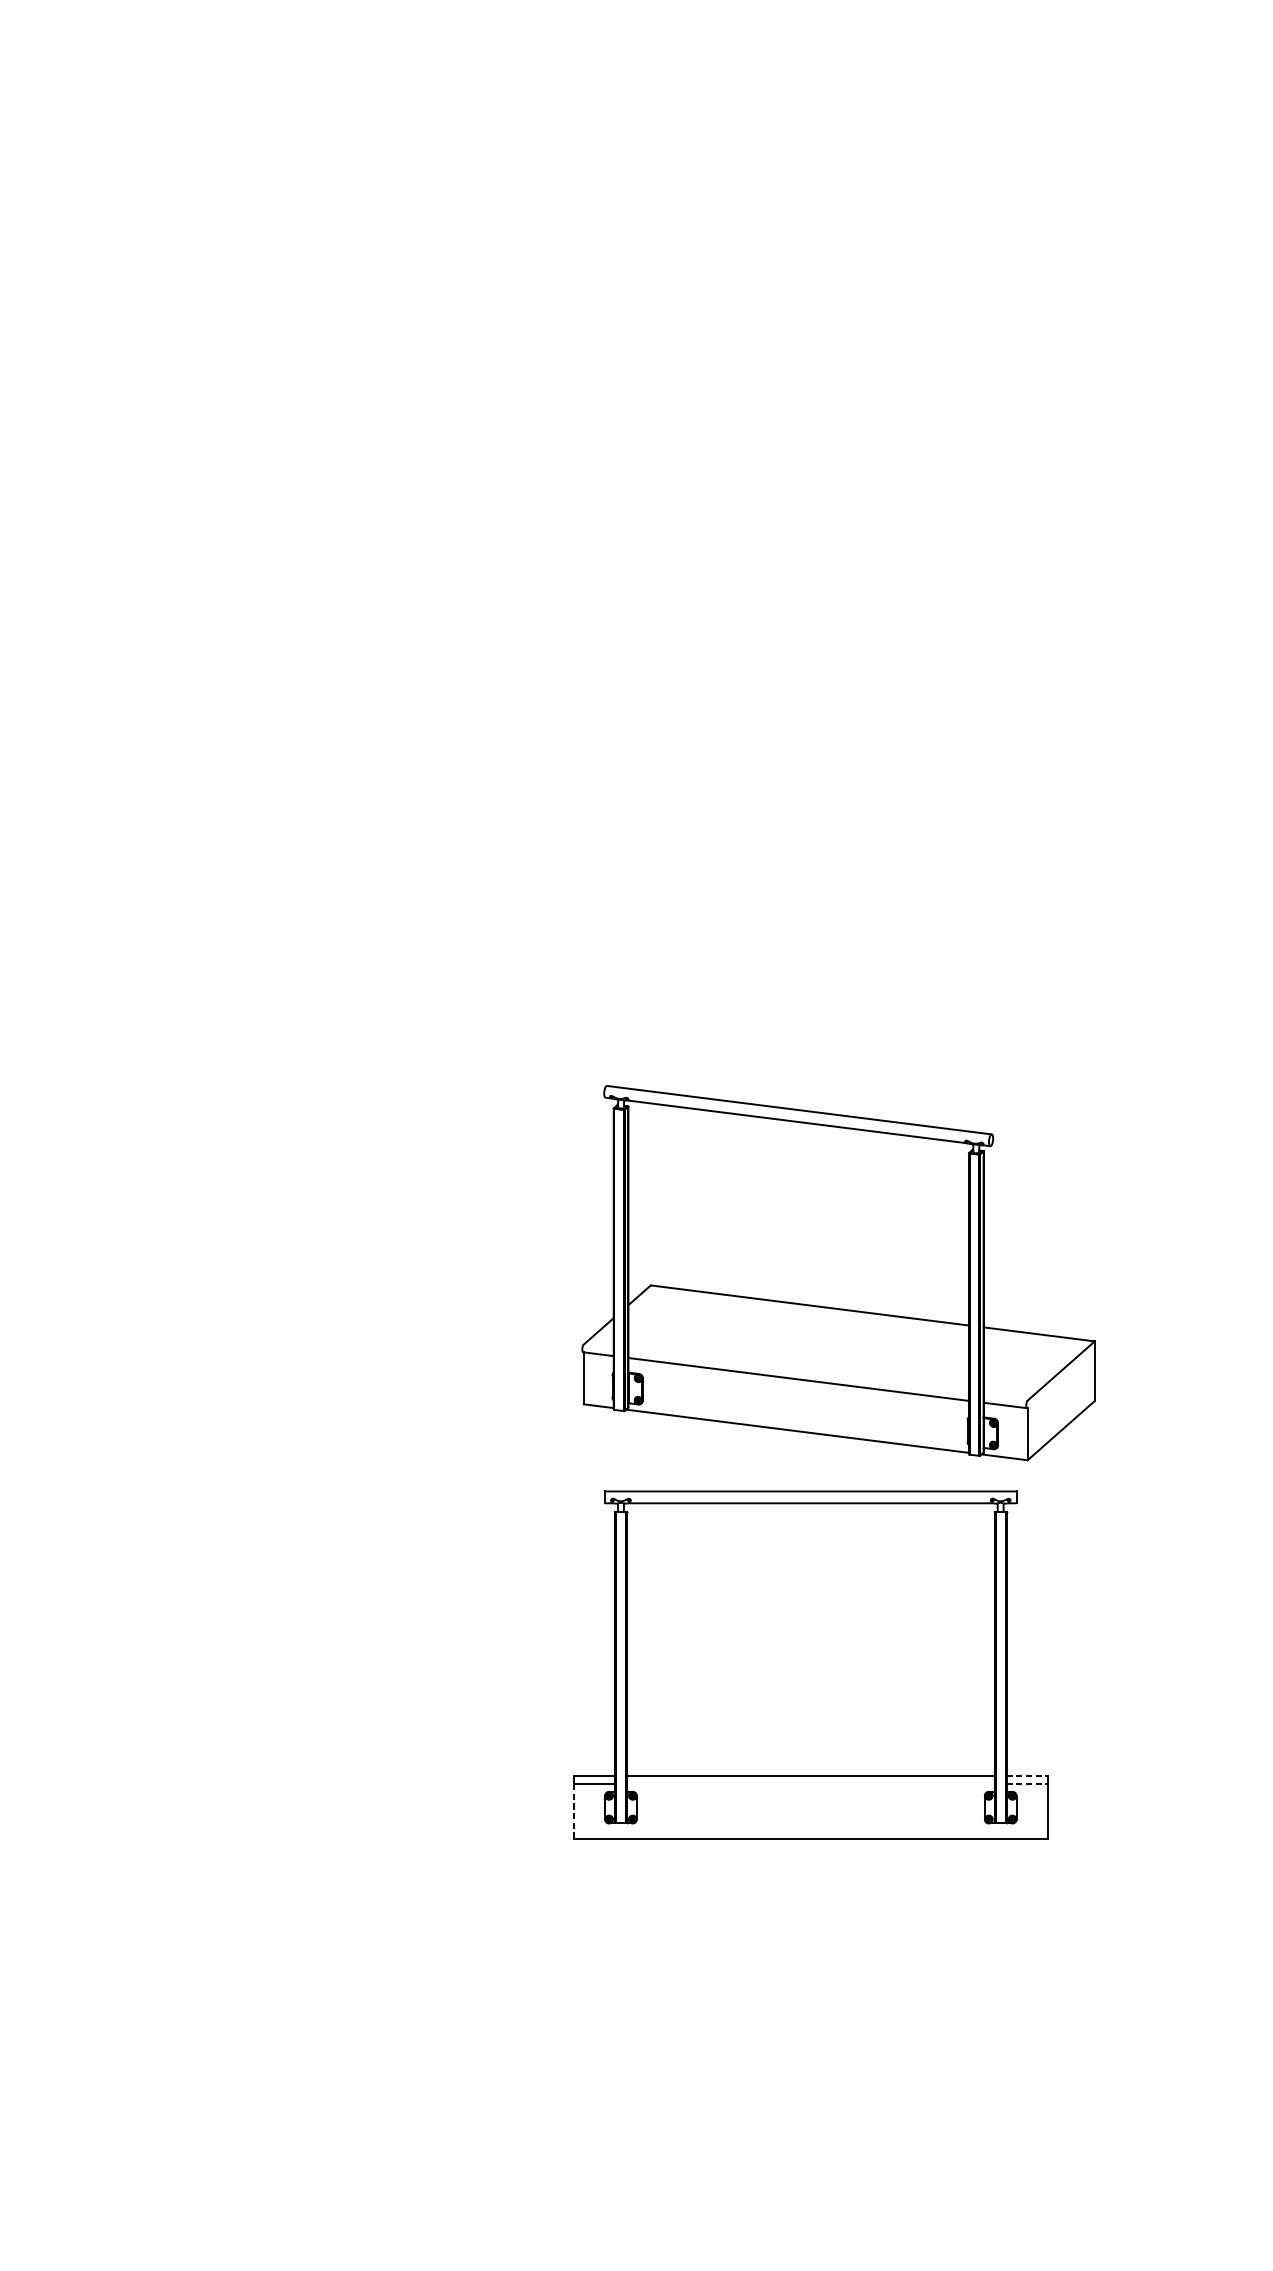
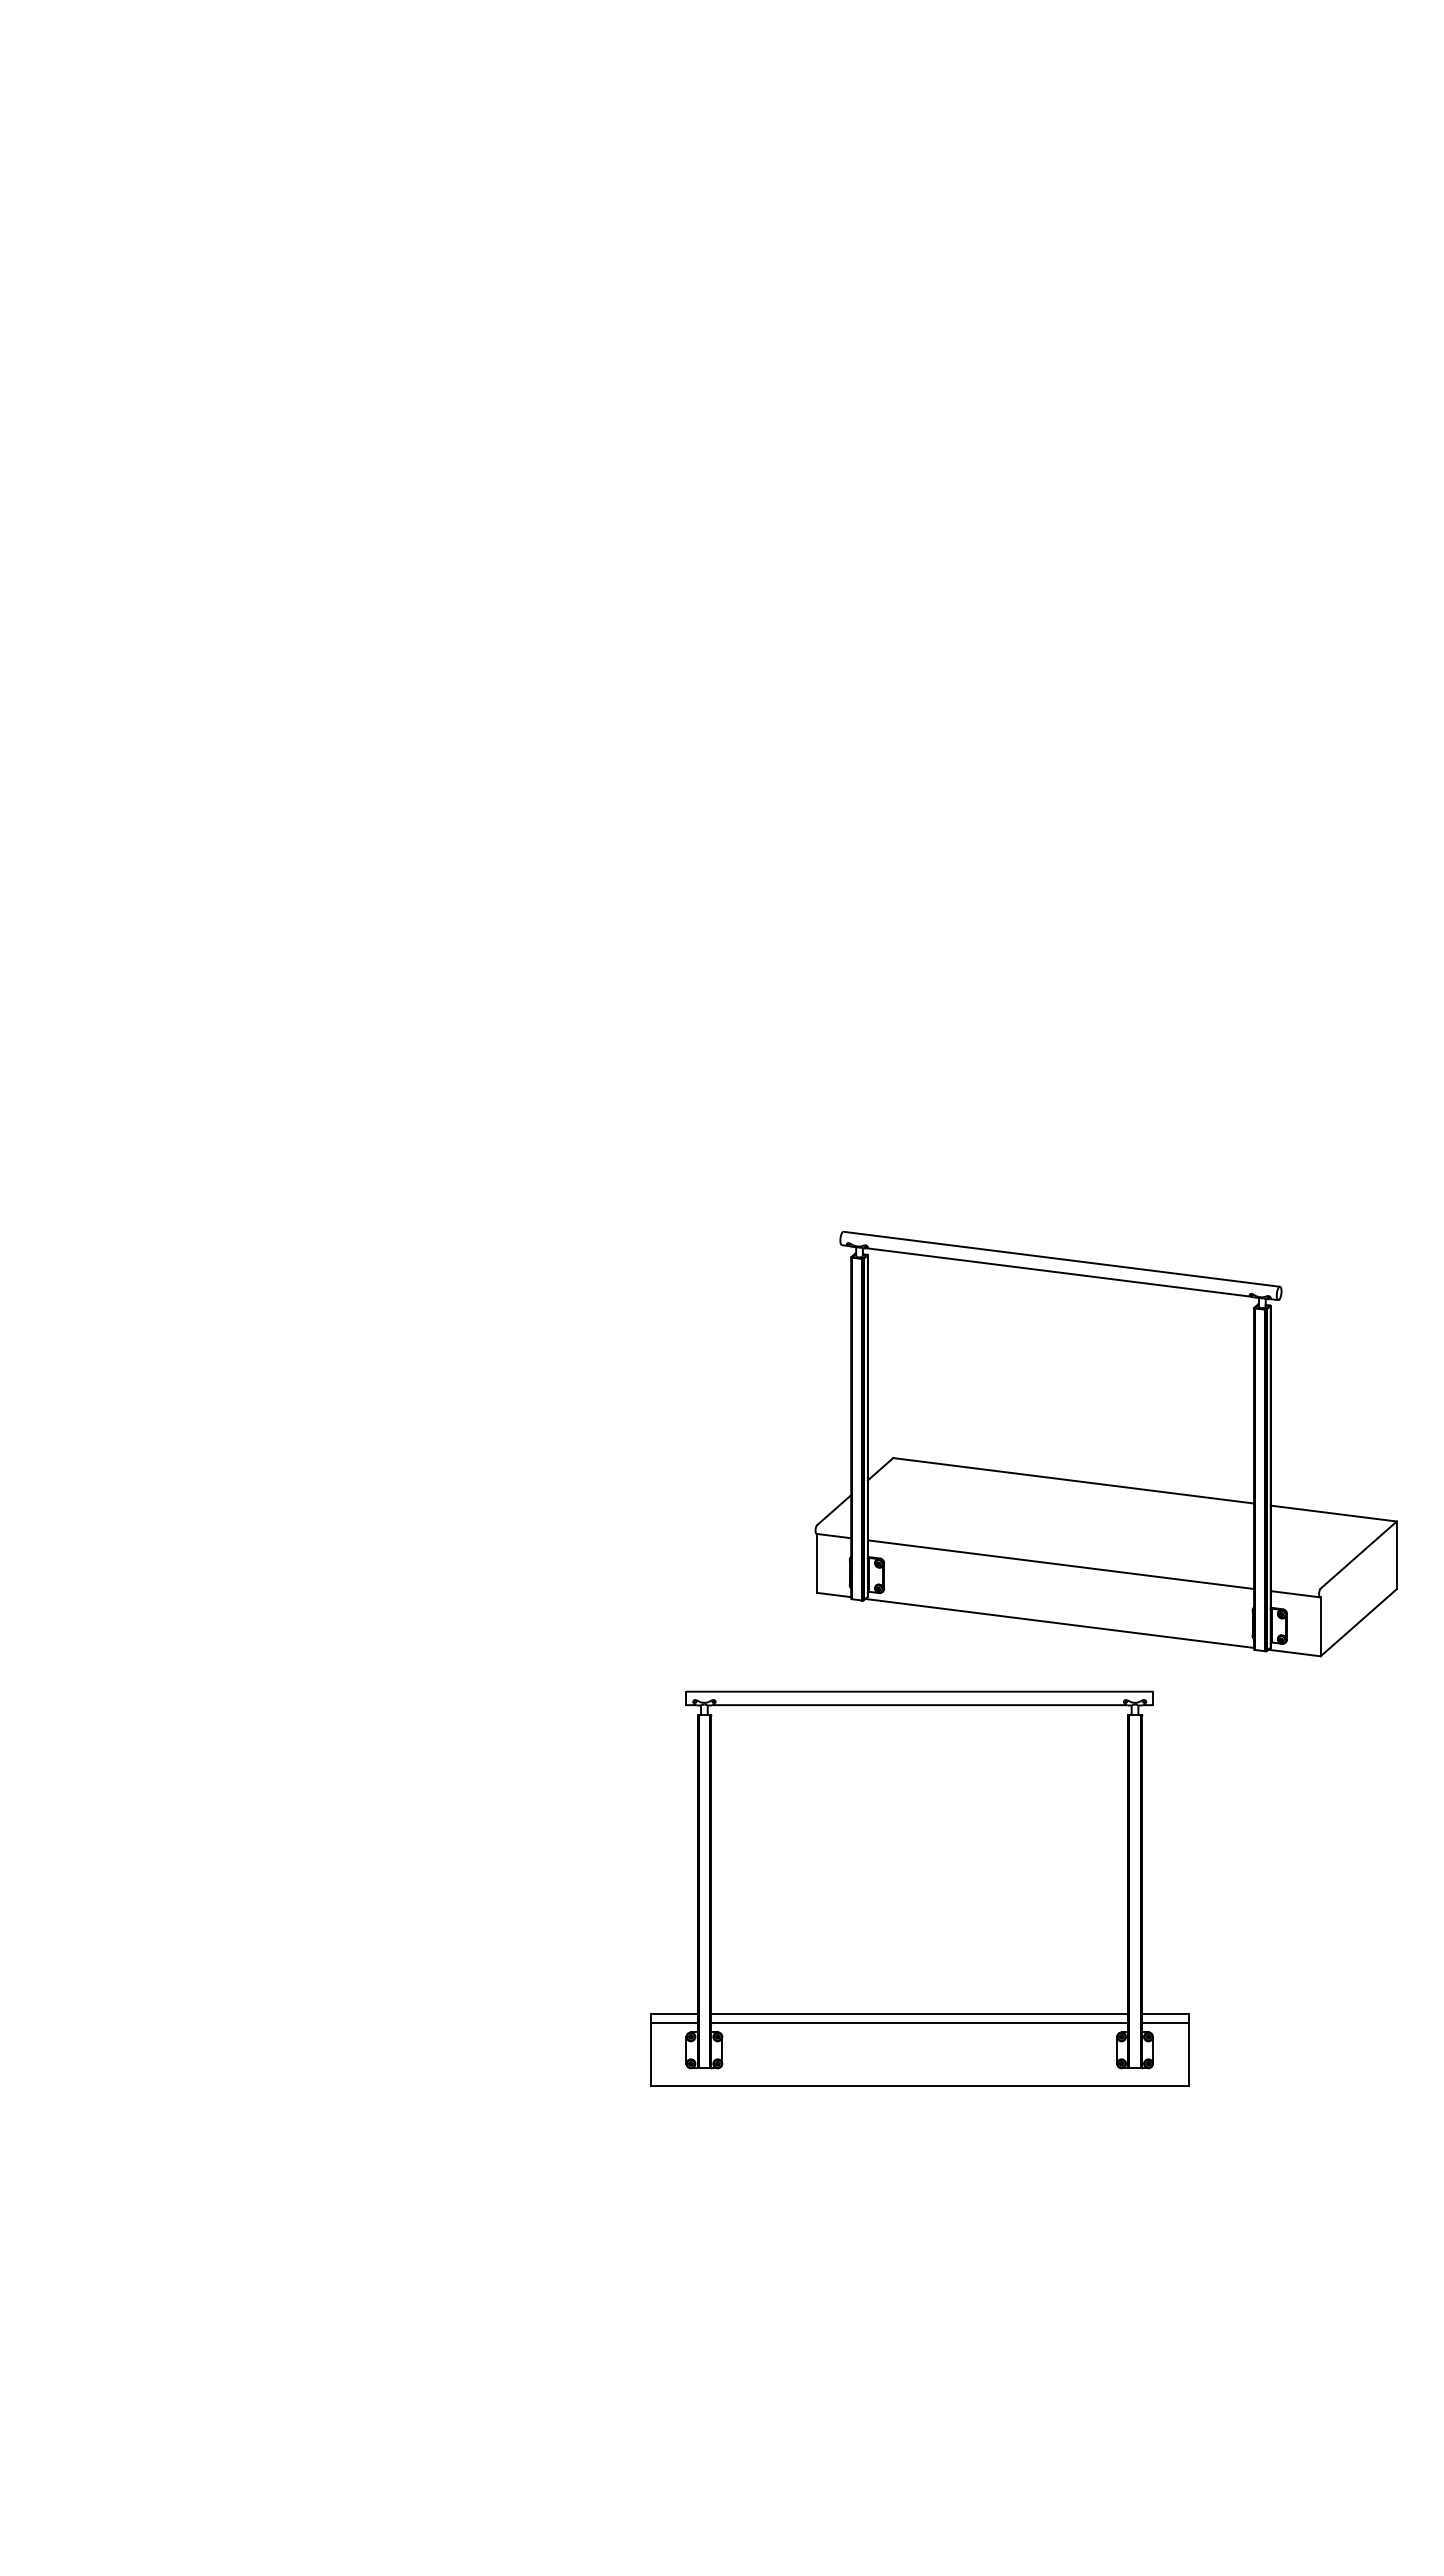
part: (837, 1272) -> (1105, 1443), moved
line: (1027, 1776) -> (1165, 2014), dashed -> solid
line: (810, 1783) -> (919, 2023), added
line: (1027, 1783) -> (1165, 2023), dashed -> solid
line: (573, 1812) -> (650, 2055), dashed -> solid

